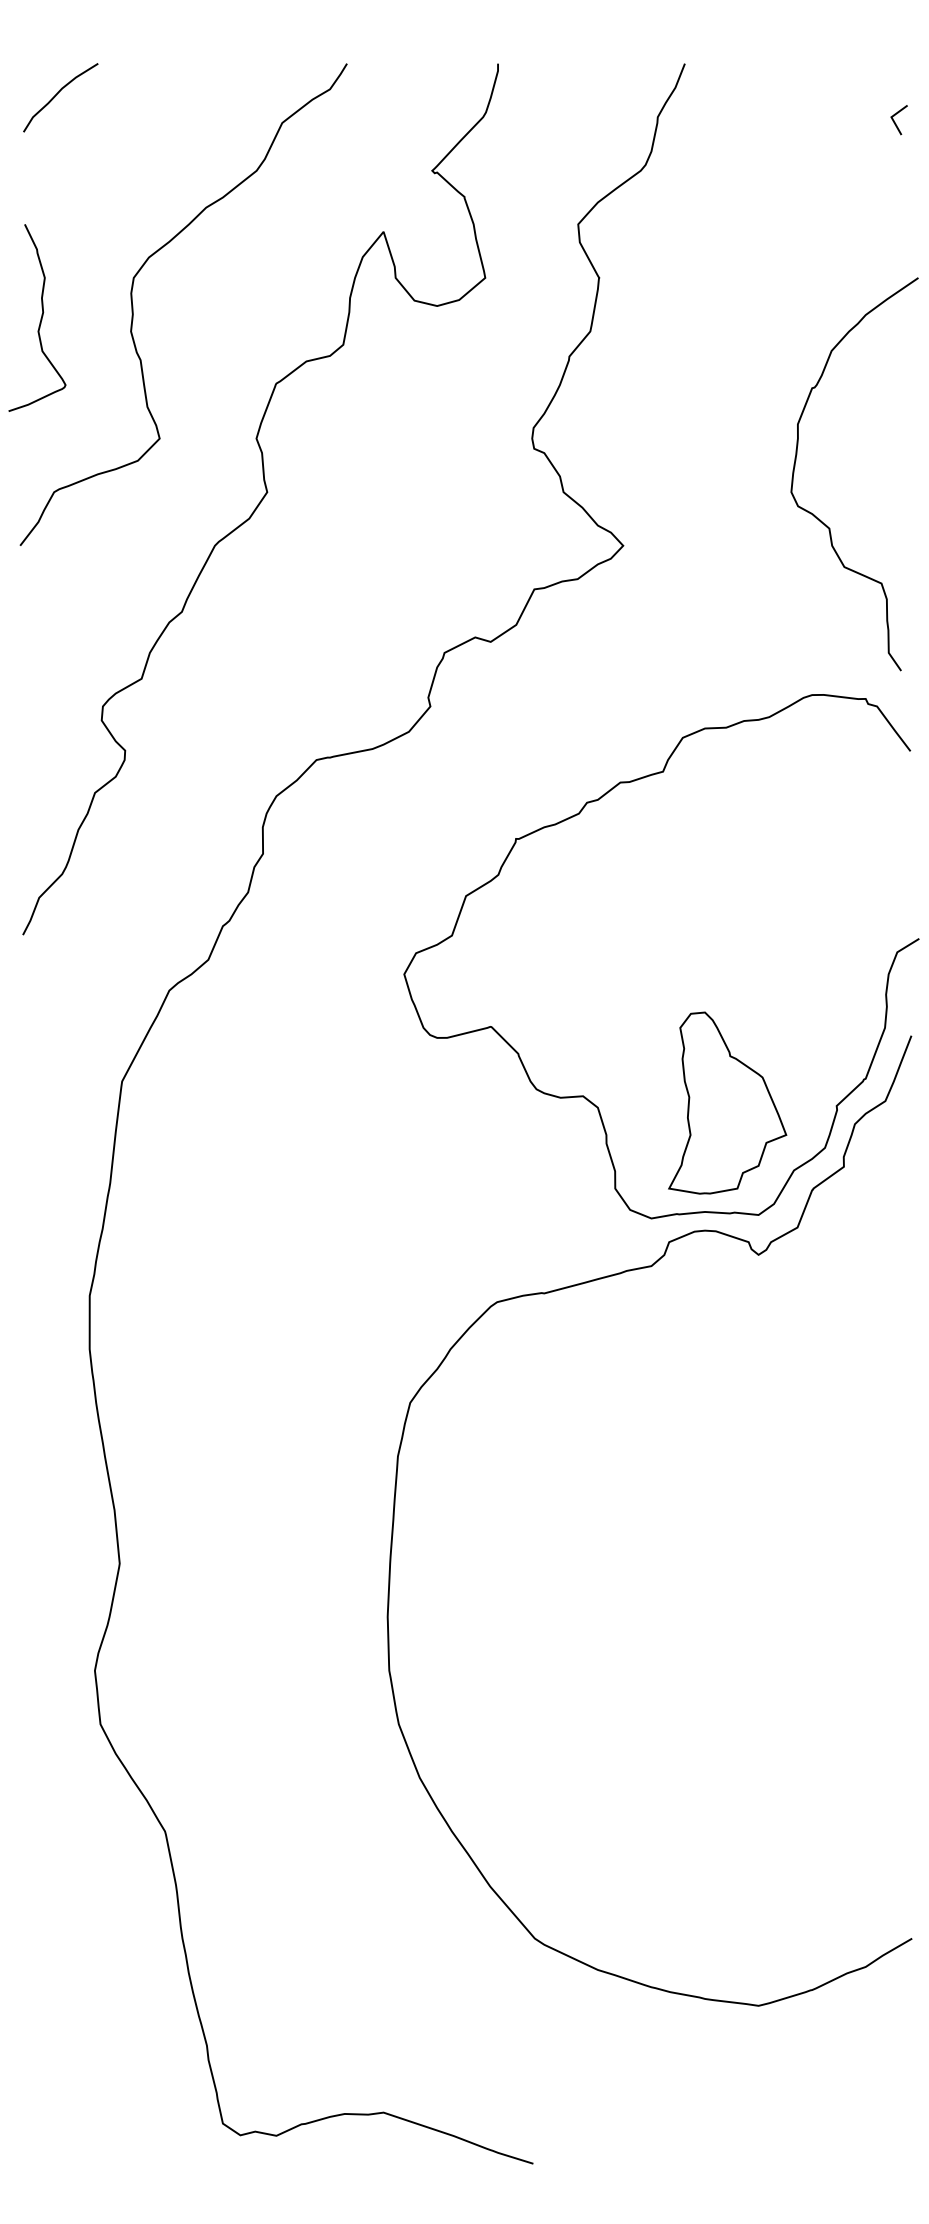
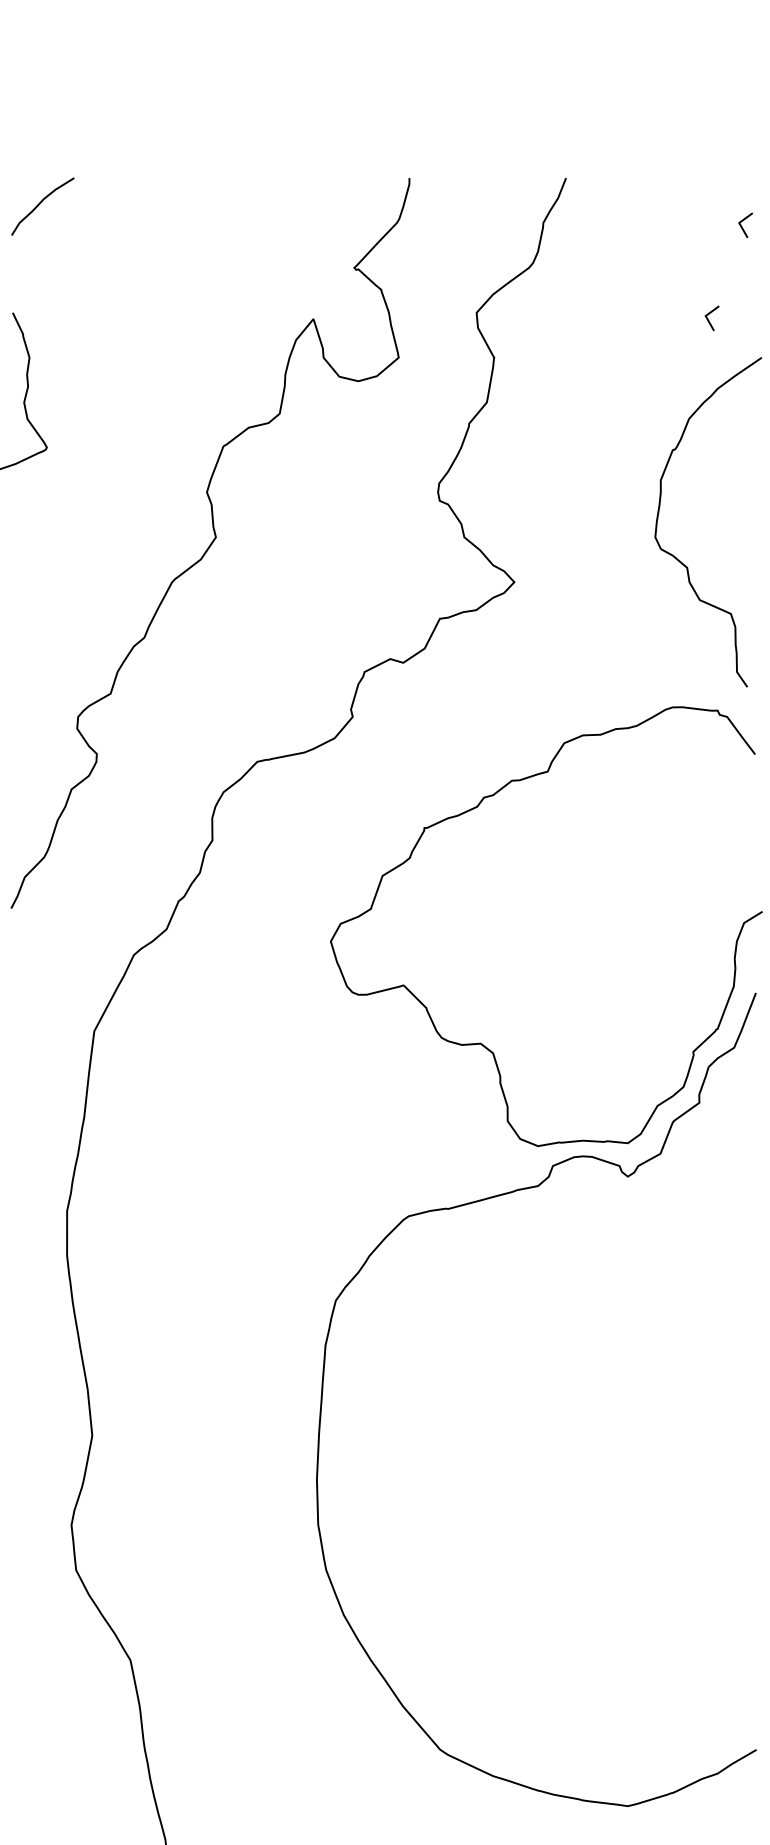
line: (855, 233) -> (709, 320), added
curve: (133, 305) -> (103, 380), removed
part: (727, 1102) -> (601, 1048), removed

